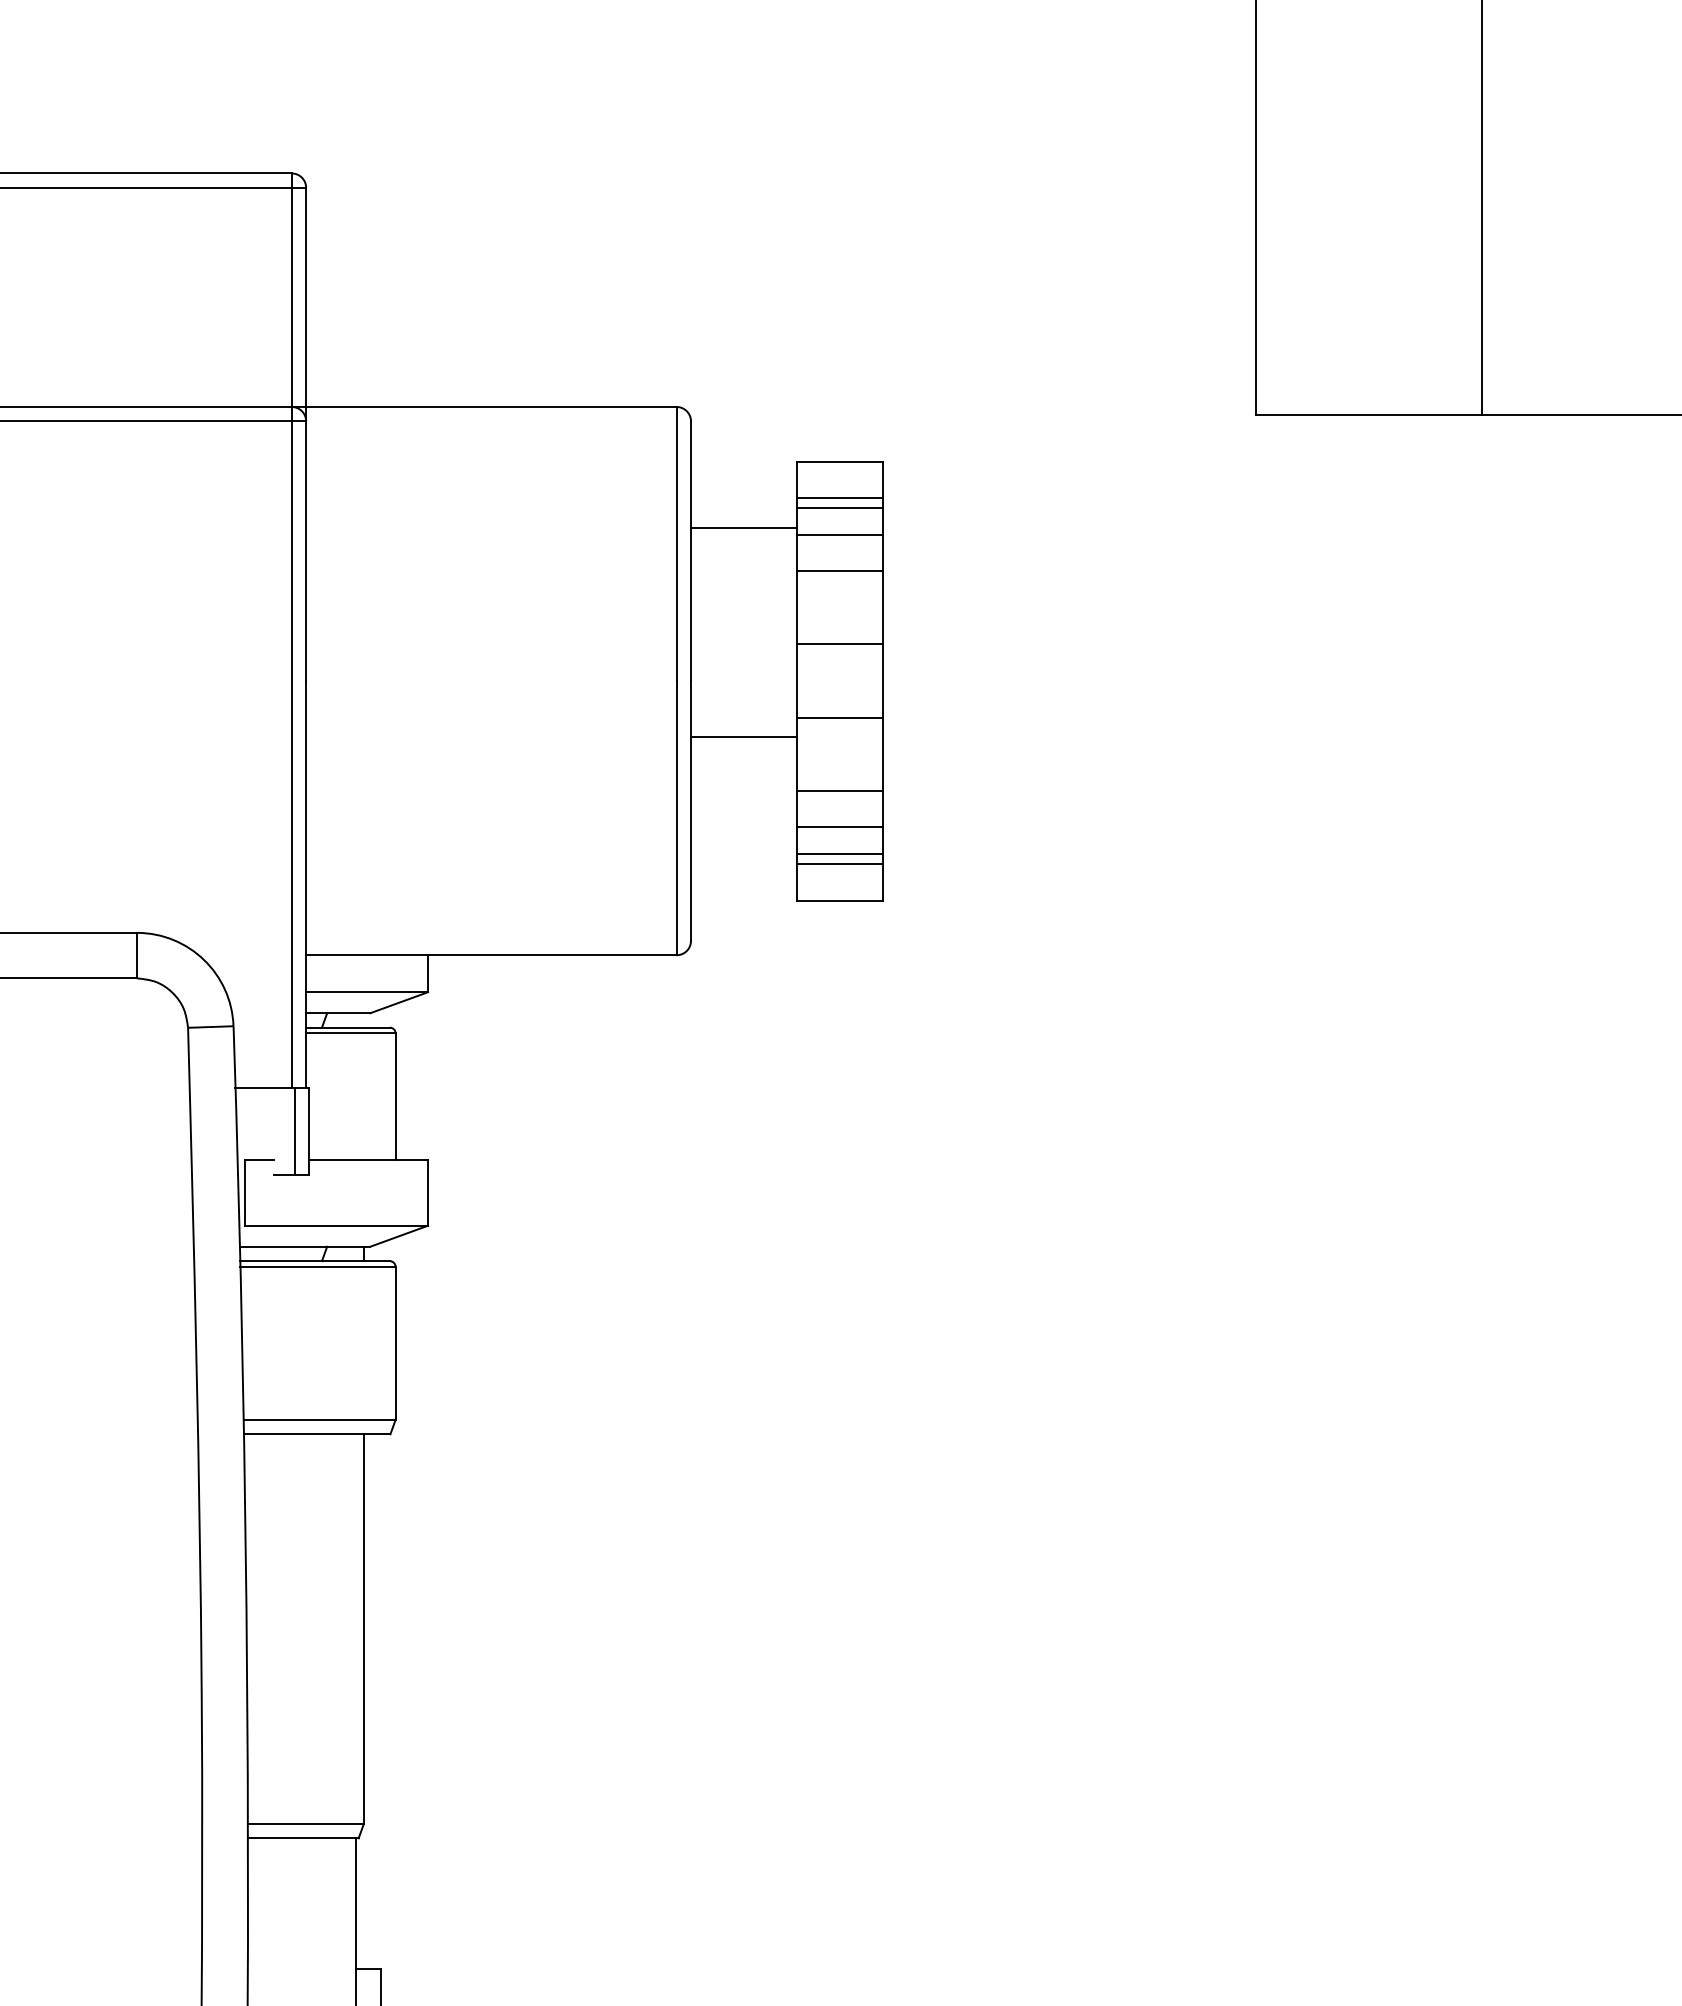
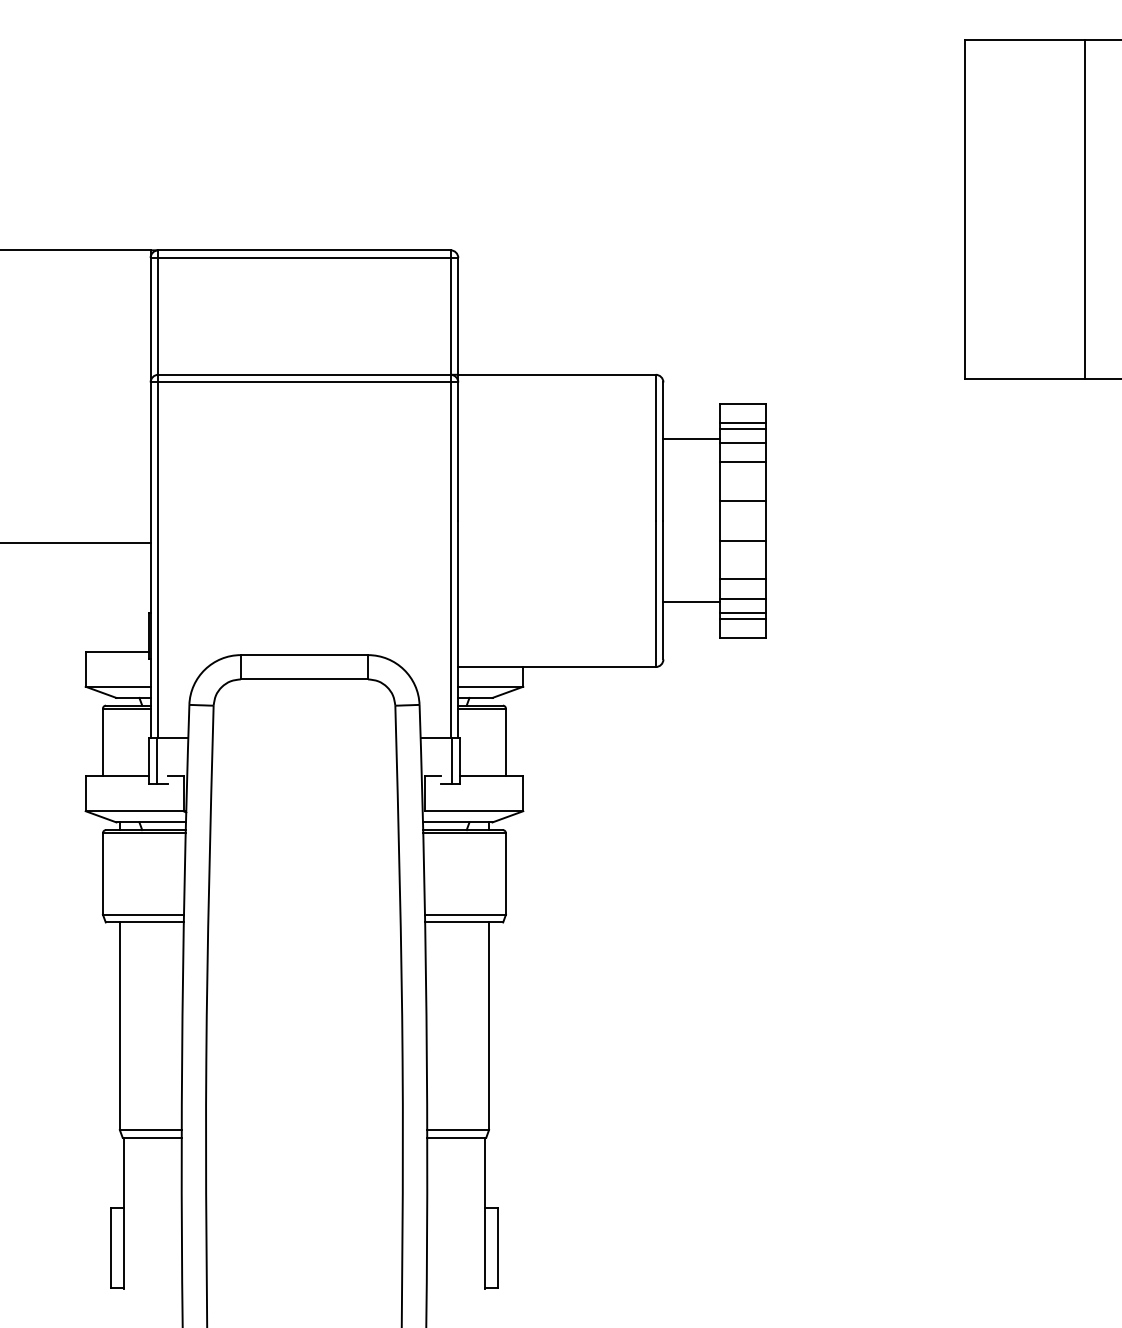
line: (743, 736) -> (691, 602), moved

